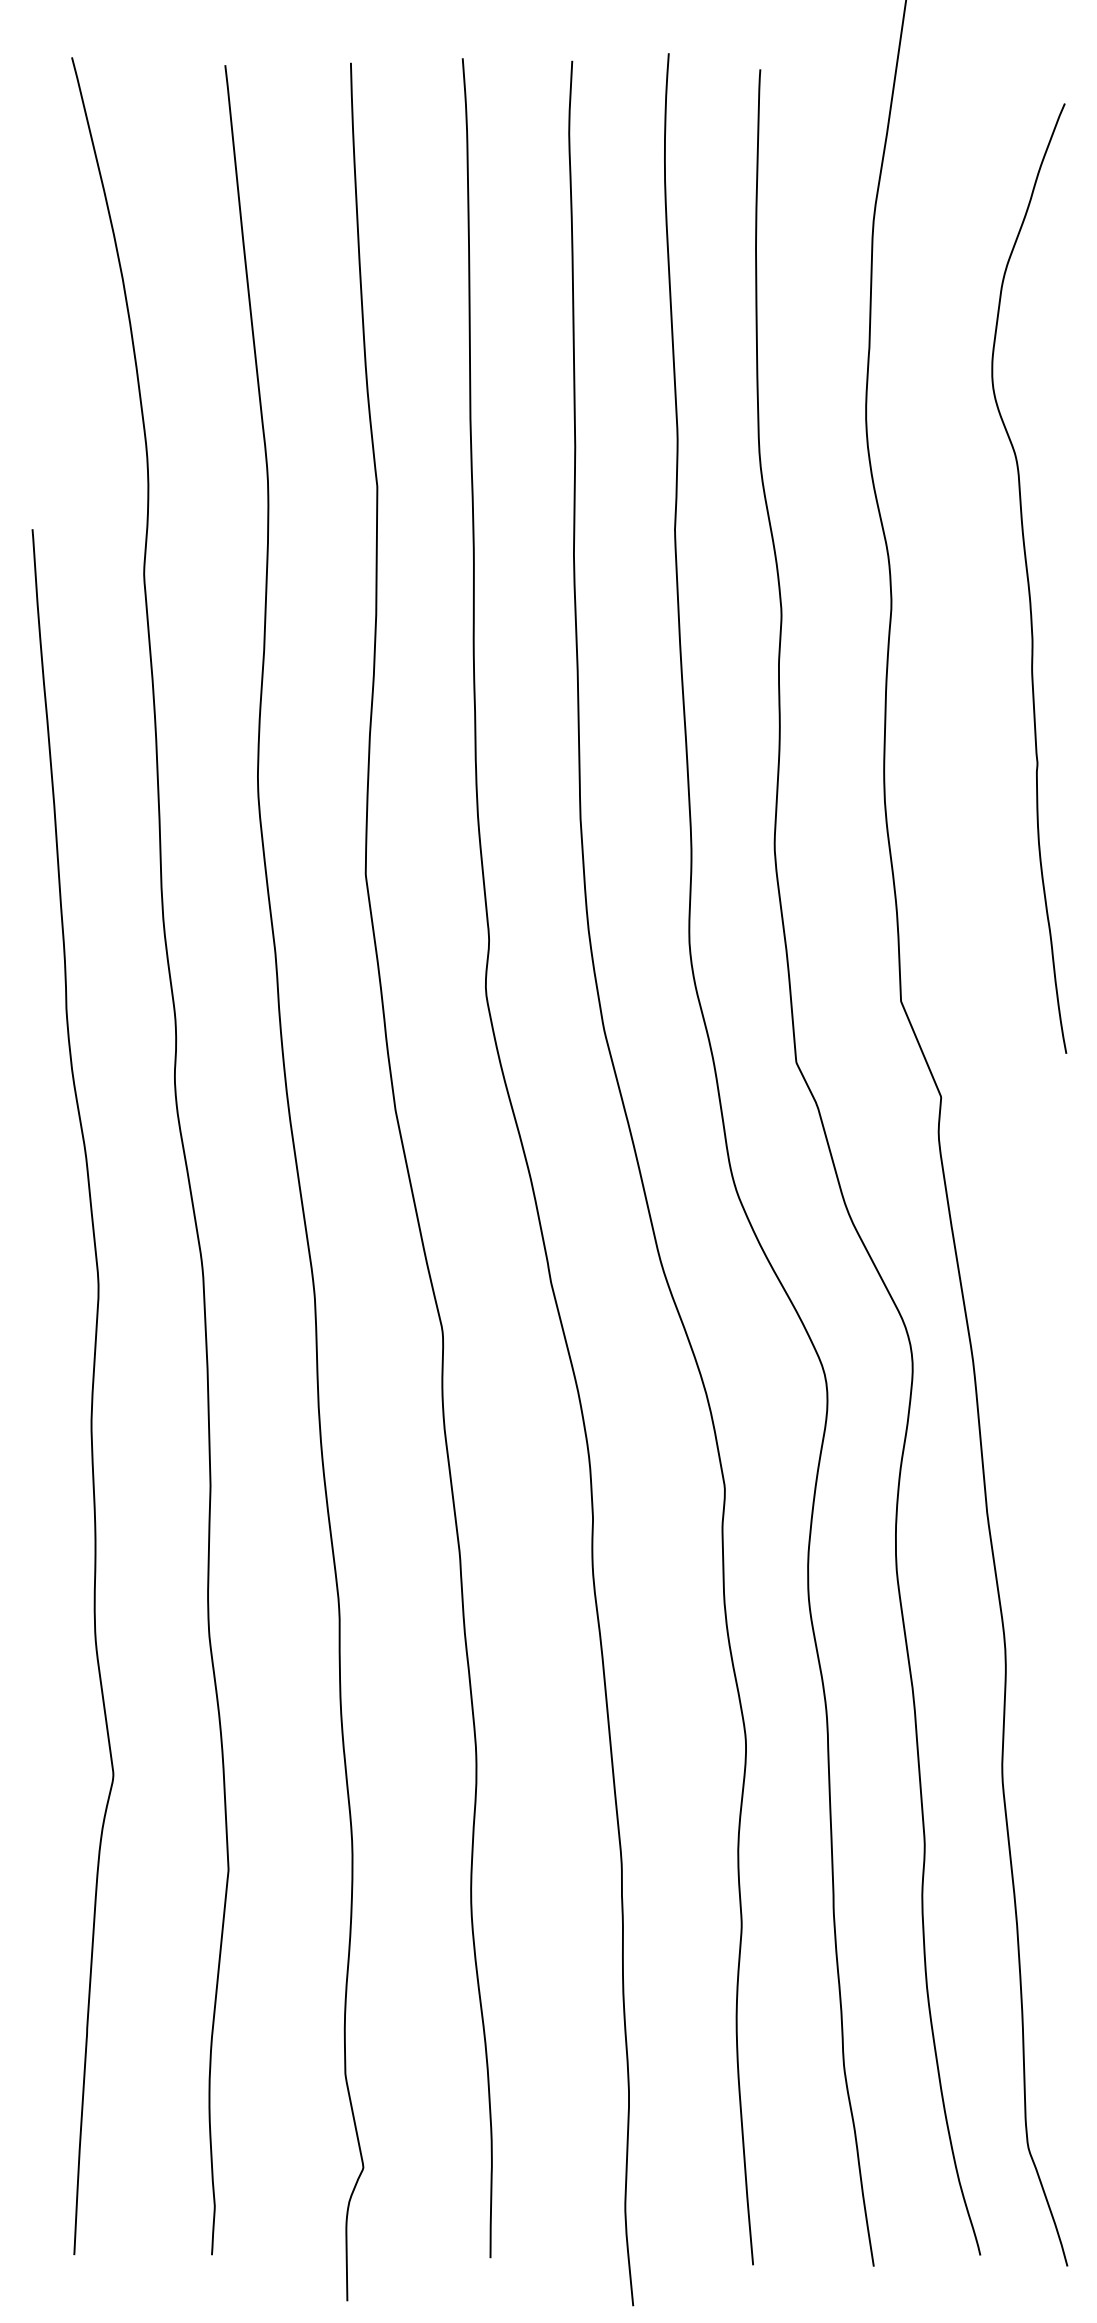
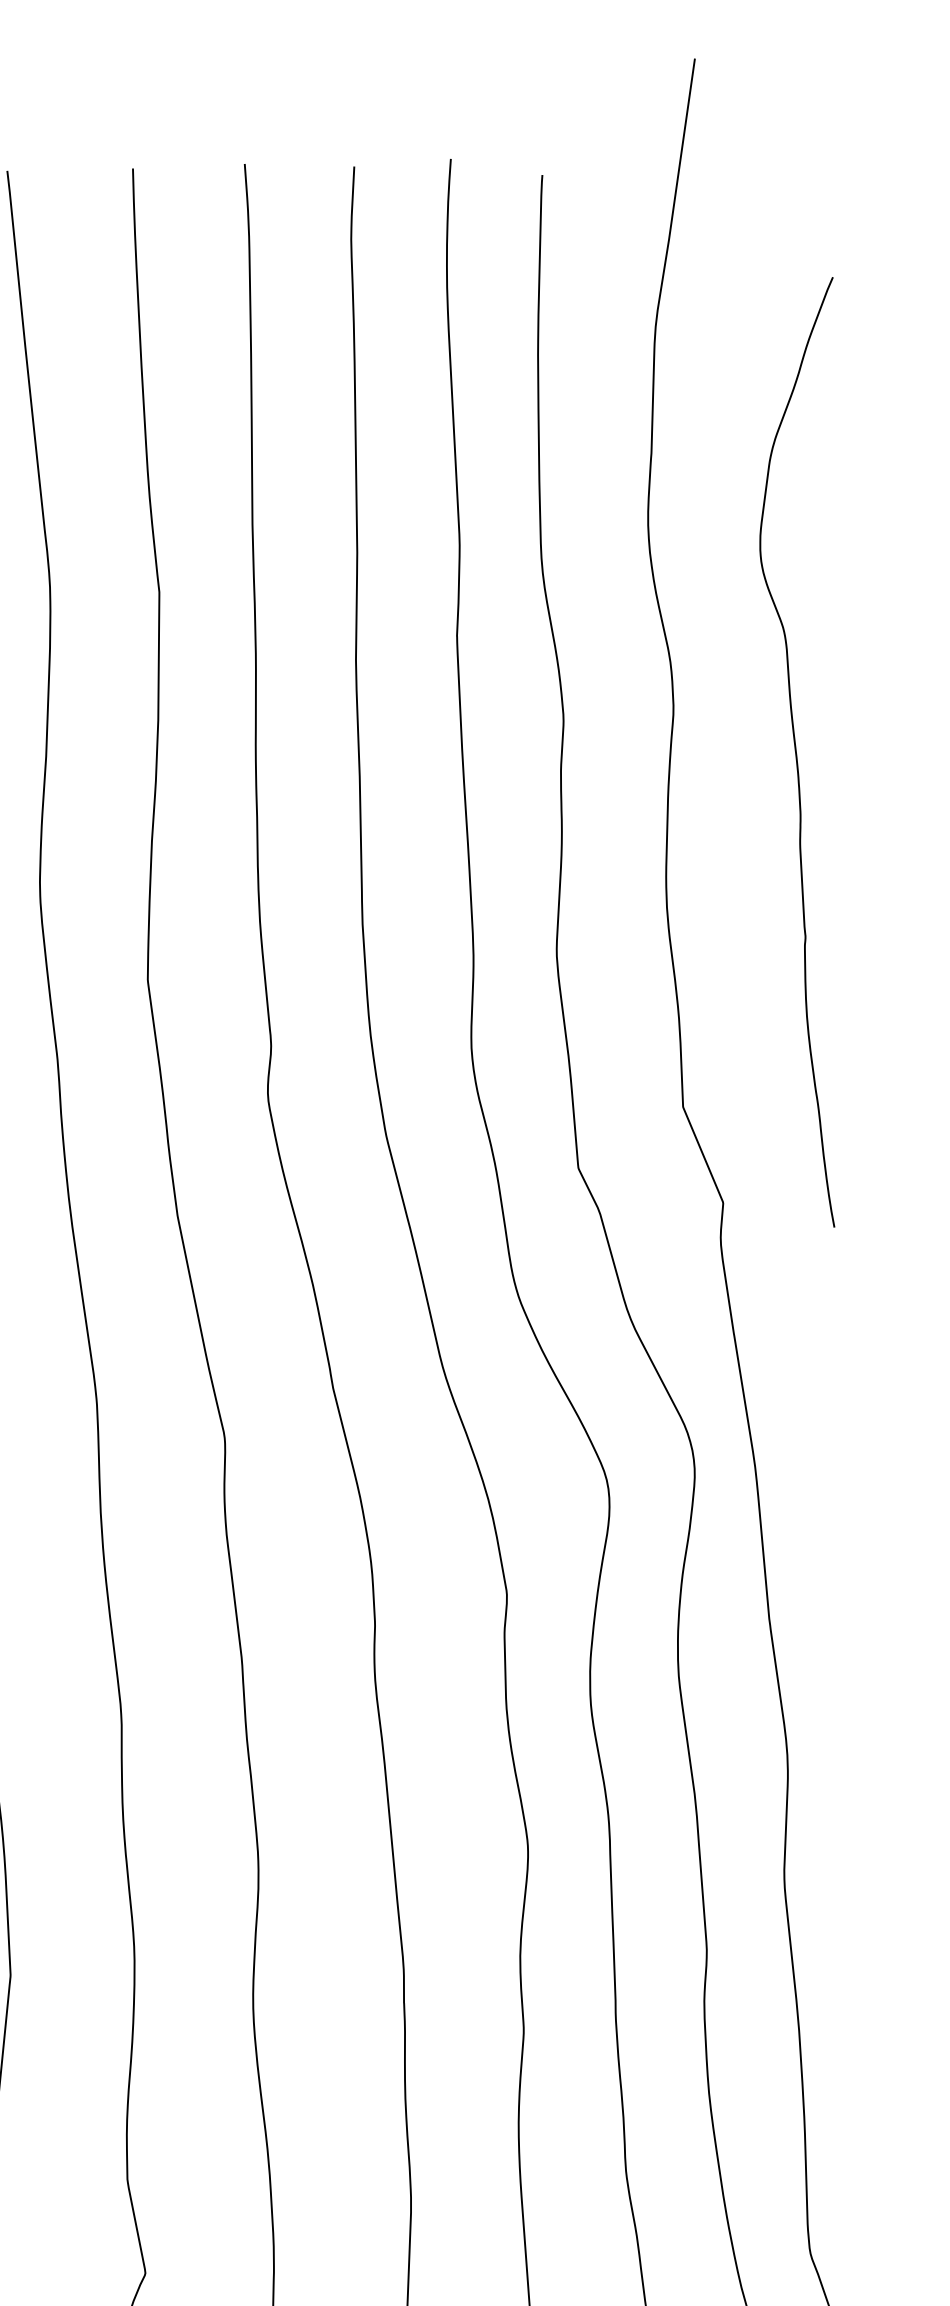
curve: (1028, 578) -> (796, 752), moved

